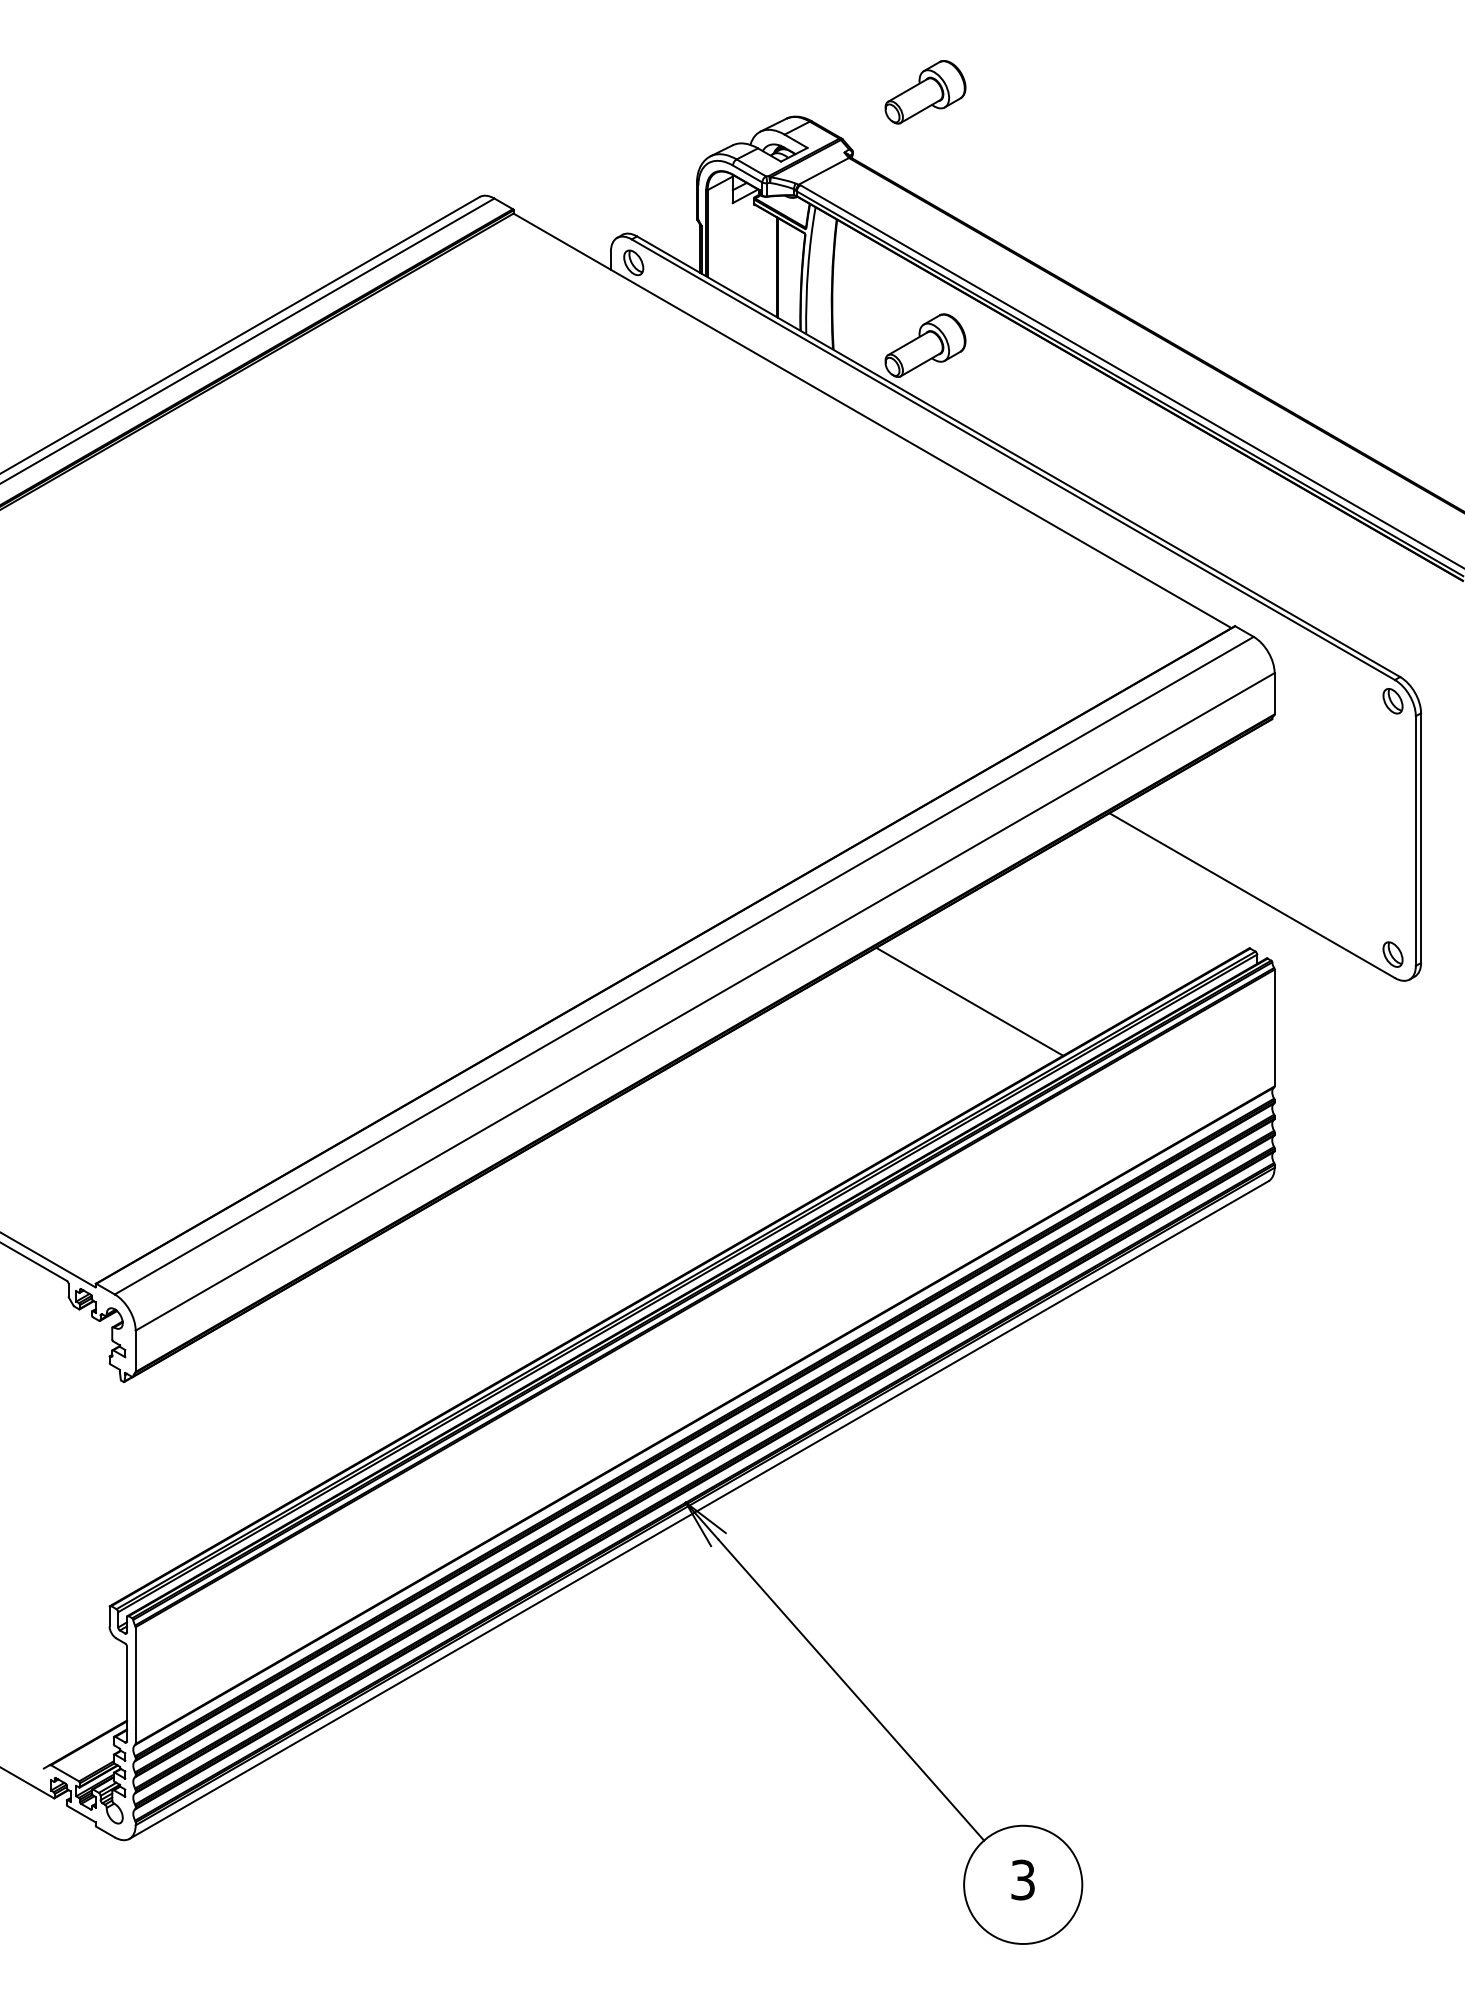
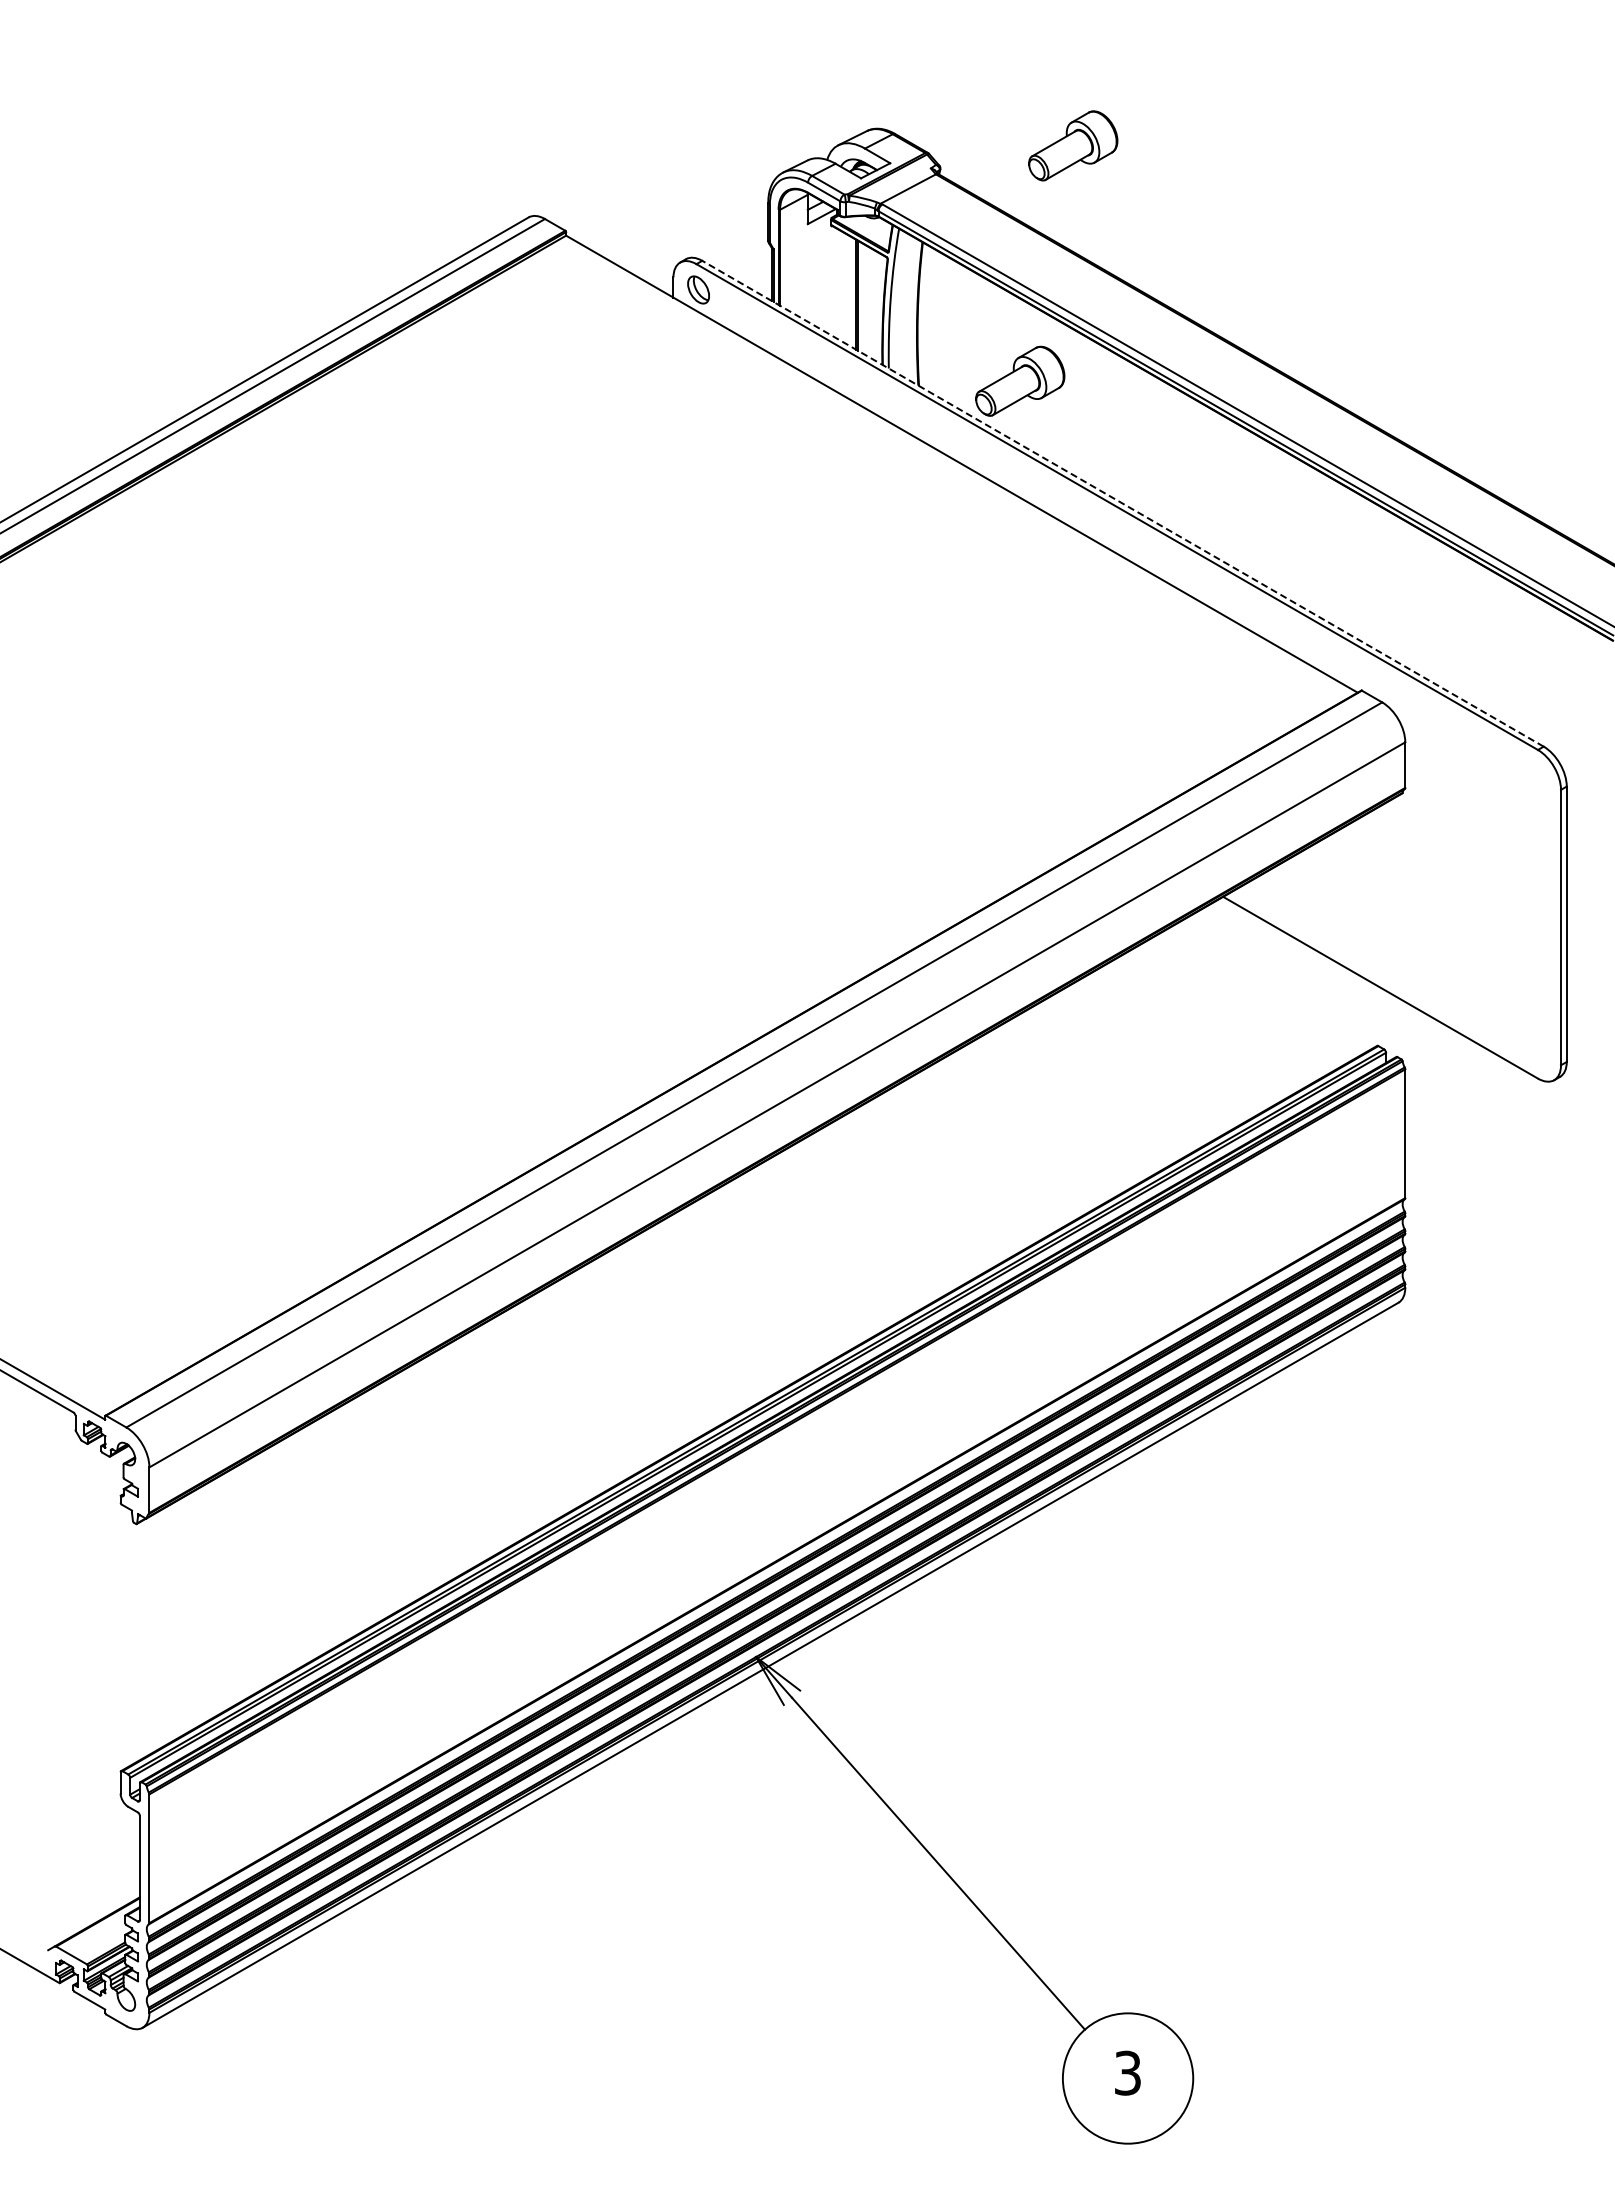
part: (925, 91) -> (1073, 145), moved
line: (1019, 456) -> (1123, 503), solid -> dashed
part: (1392, 700) -> (1535, 772), removed
part: (1392, 954) -> (1535, 1052), removed
line: (970, 1001) -> (1069, 1104), removed

